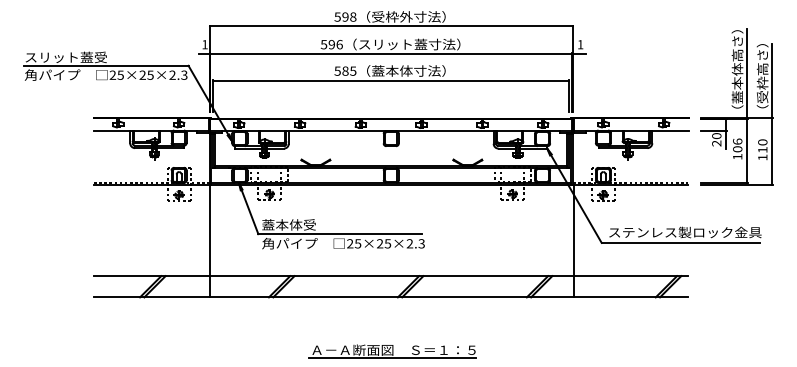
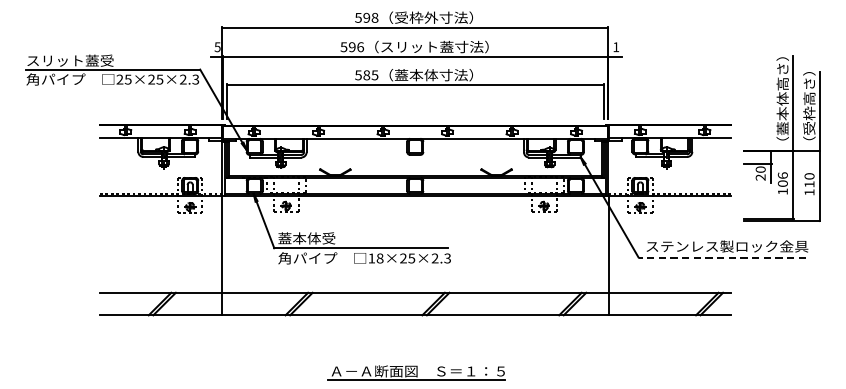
text: (204, 44) -> (217, 47), 1 -> 5
part: (736, 106) -> (781, 138), moved
line: (680, 242) -> (722, 257), solid -> dashed
text: (354, 243) -> (376, 258), 25×25×2.3 -> 18×25×2.3

